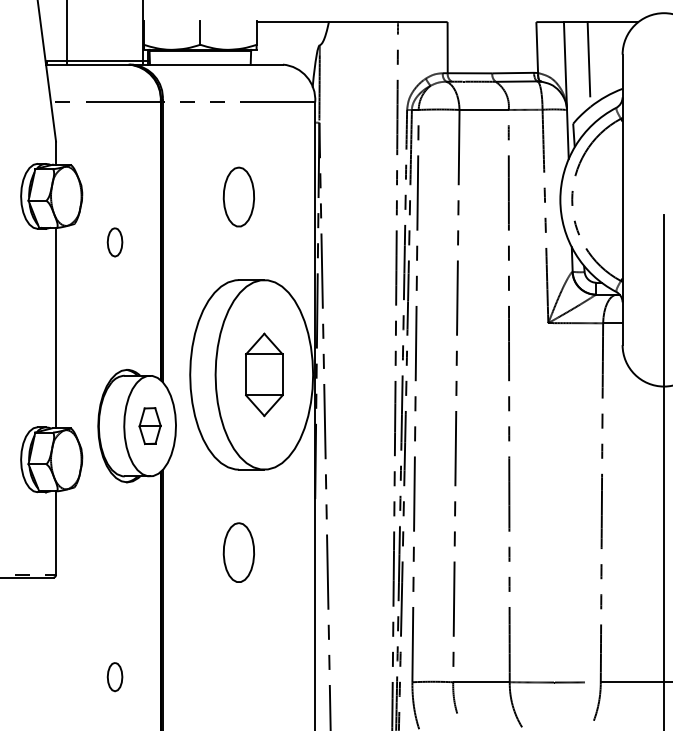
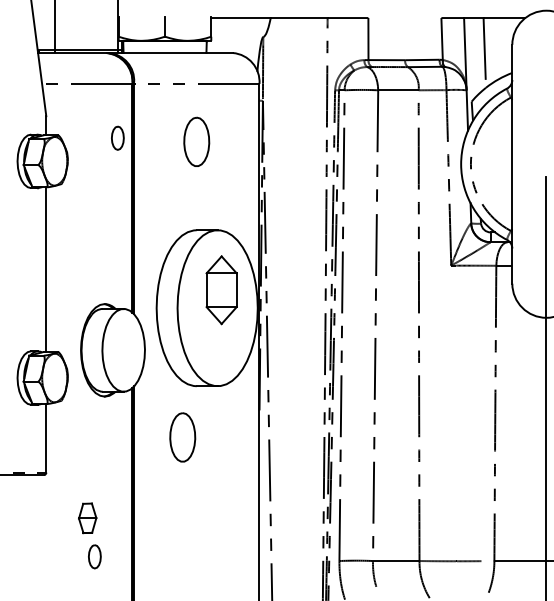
part: (238, 196) -> (196, 141), moved
part: (114, 241) -> (117, 137), moved
part: (264, 375) -> (221, 290), moved
part: (149, 426) -> (87, 518), moved
part: (238, 552) -> (182, 437), moved

